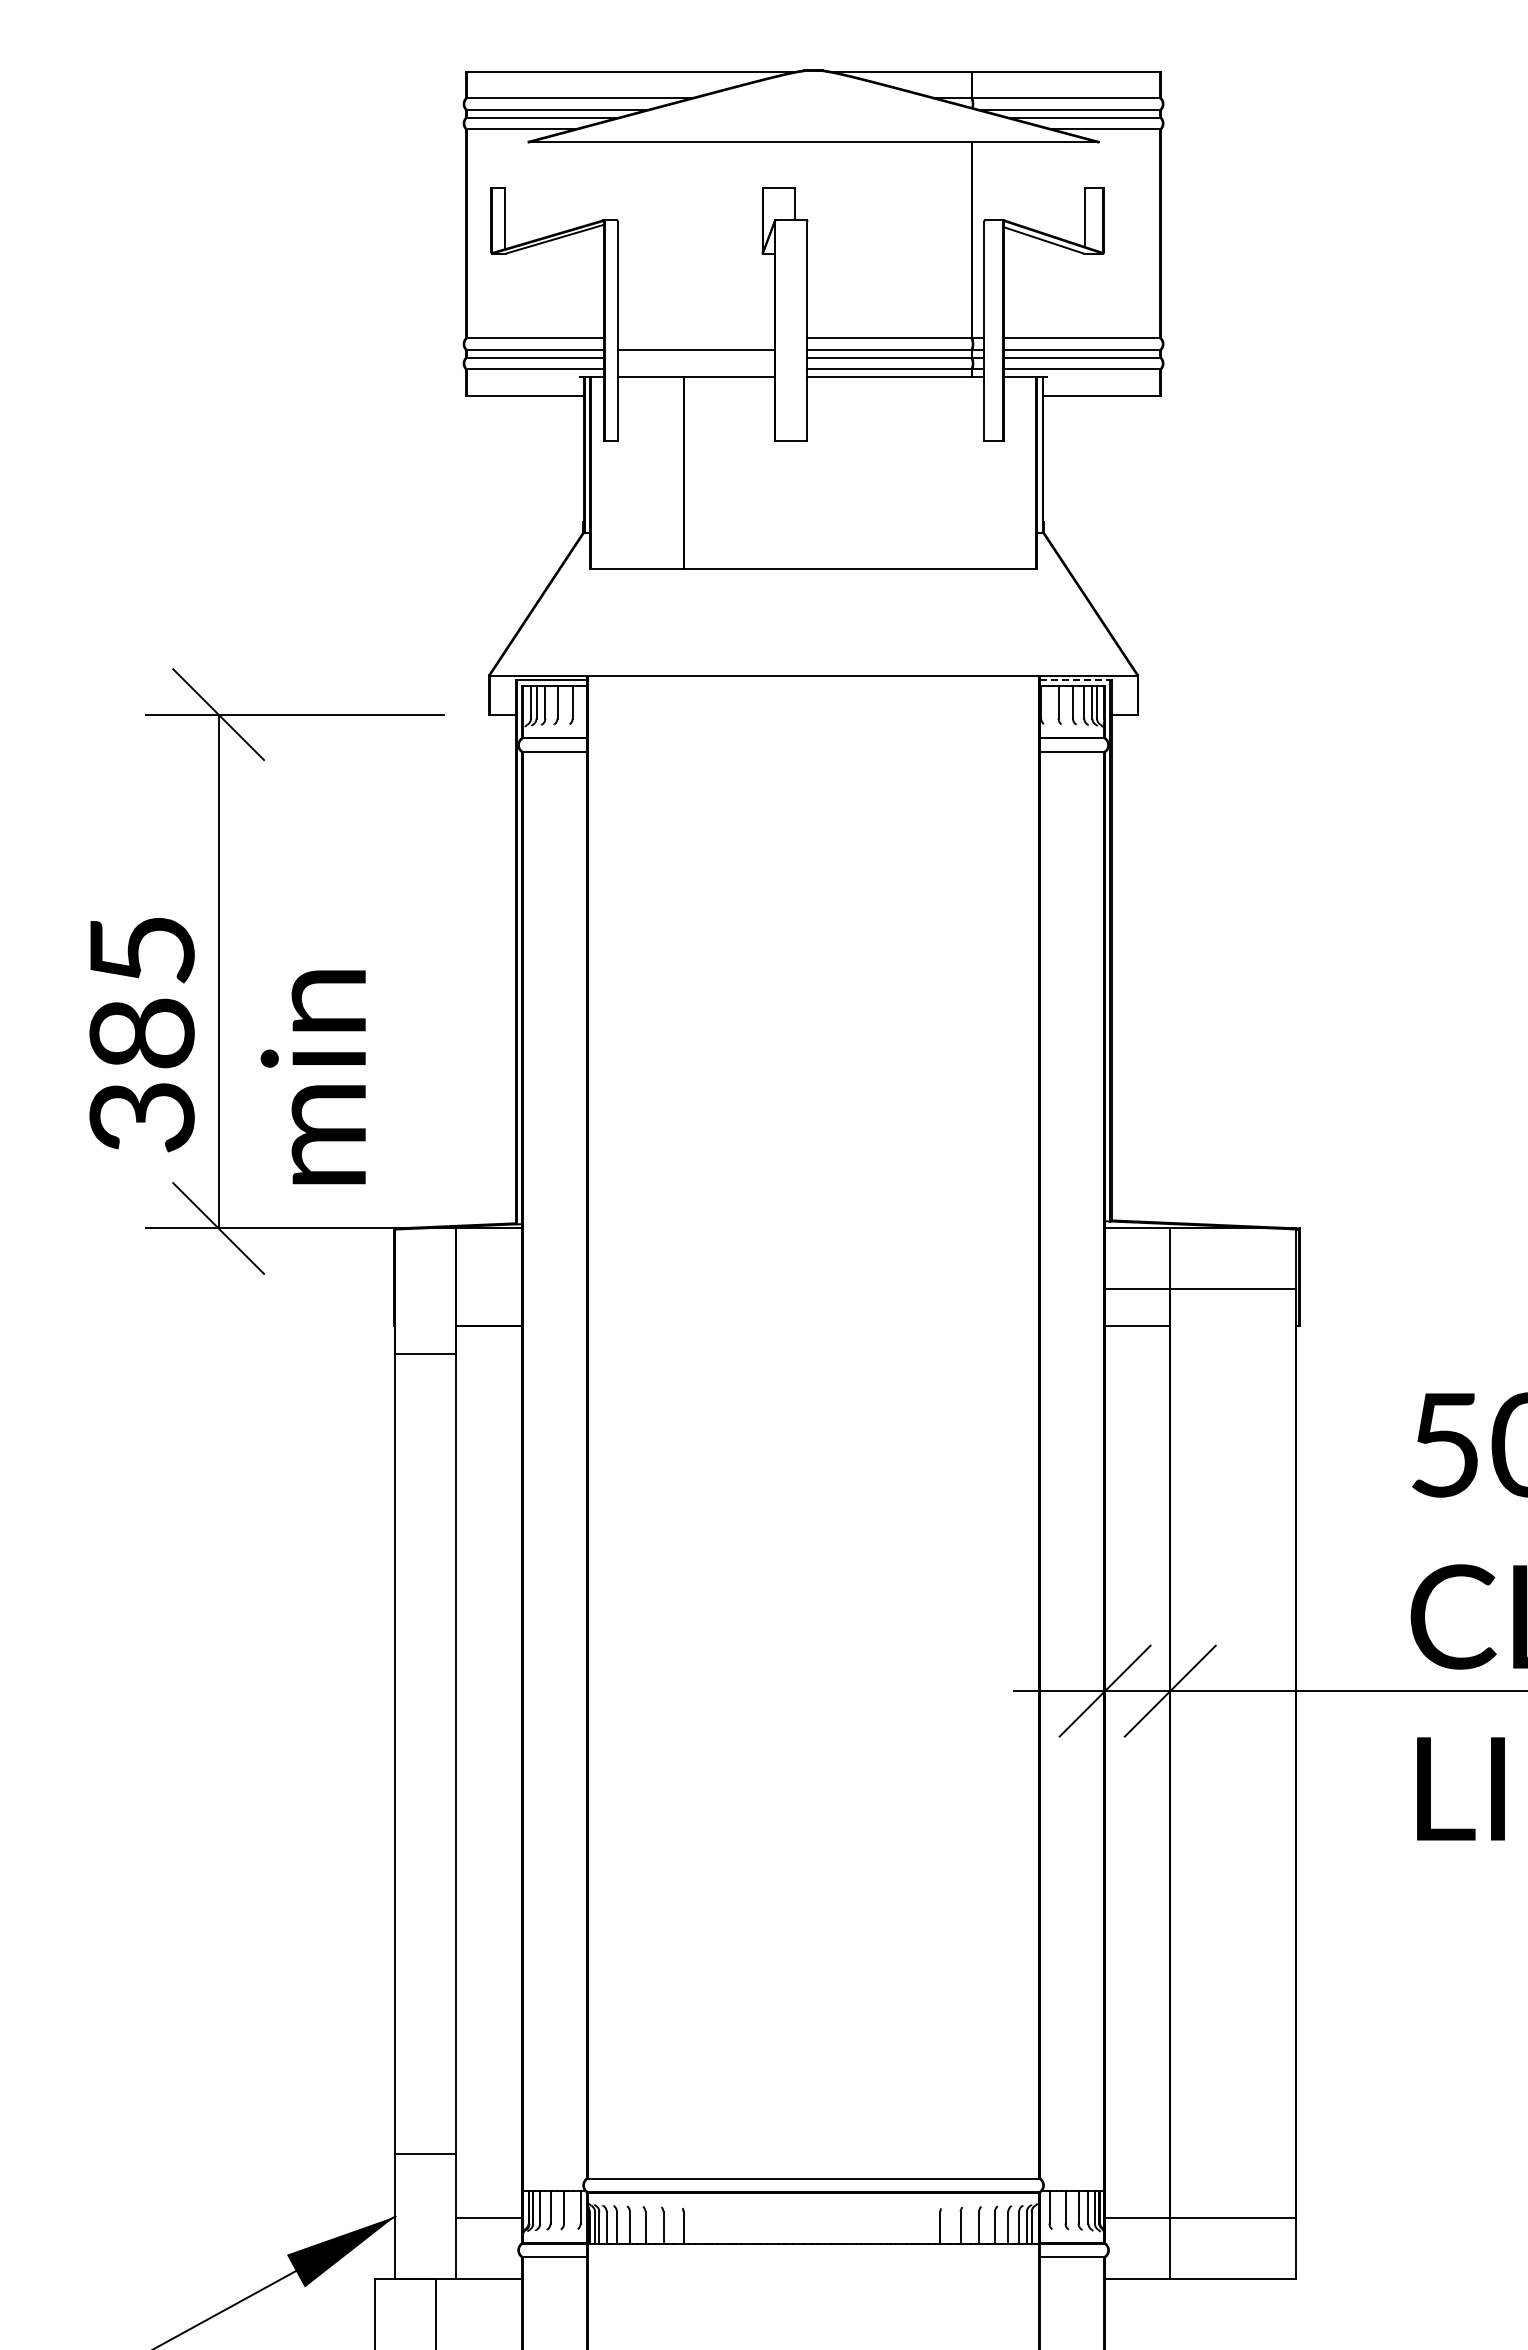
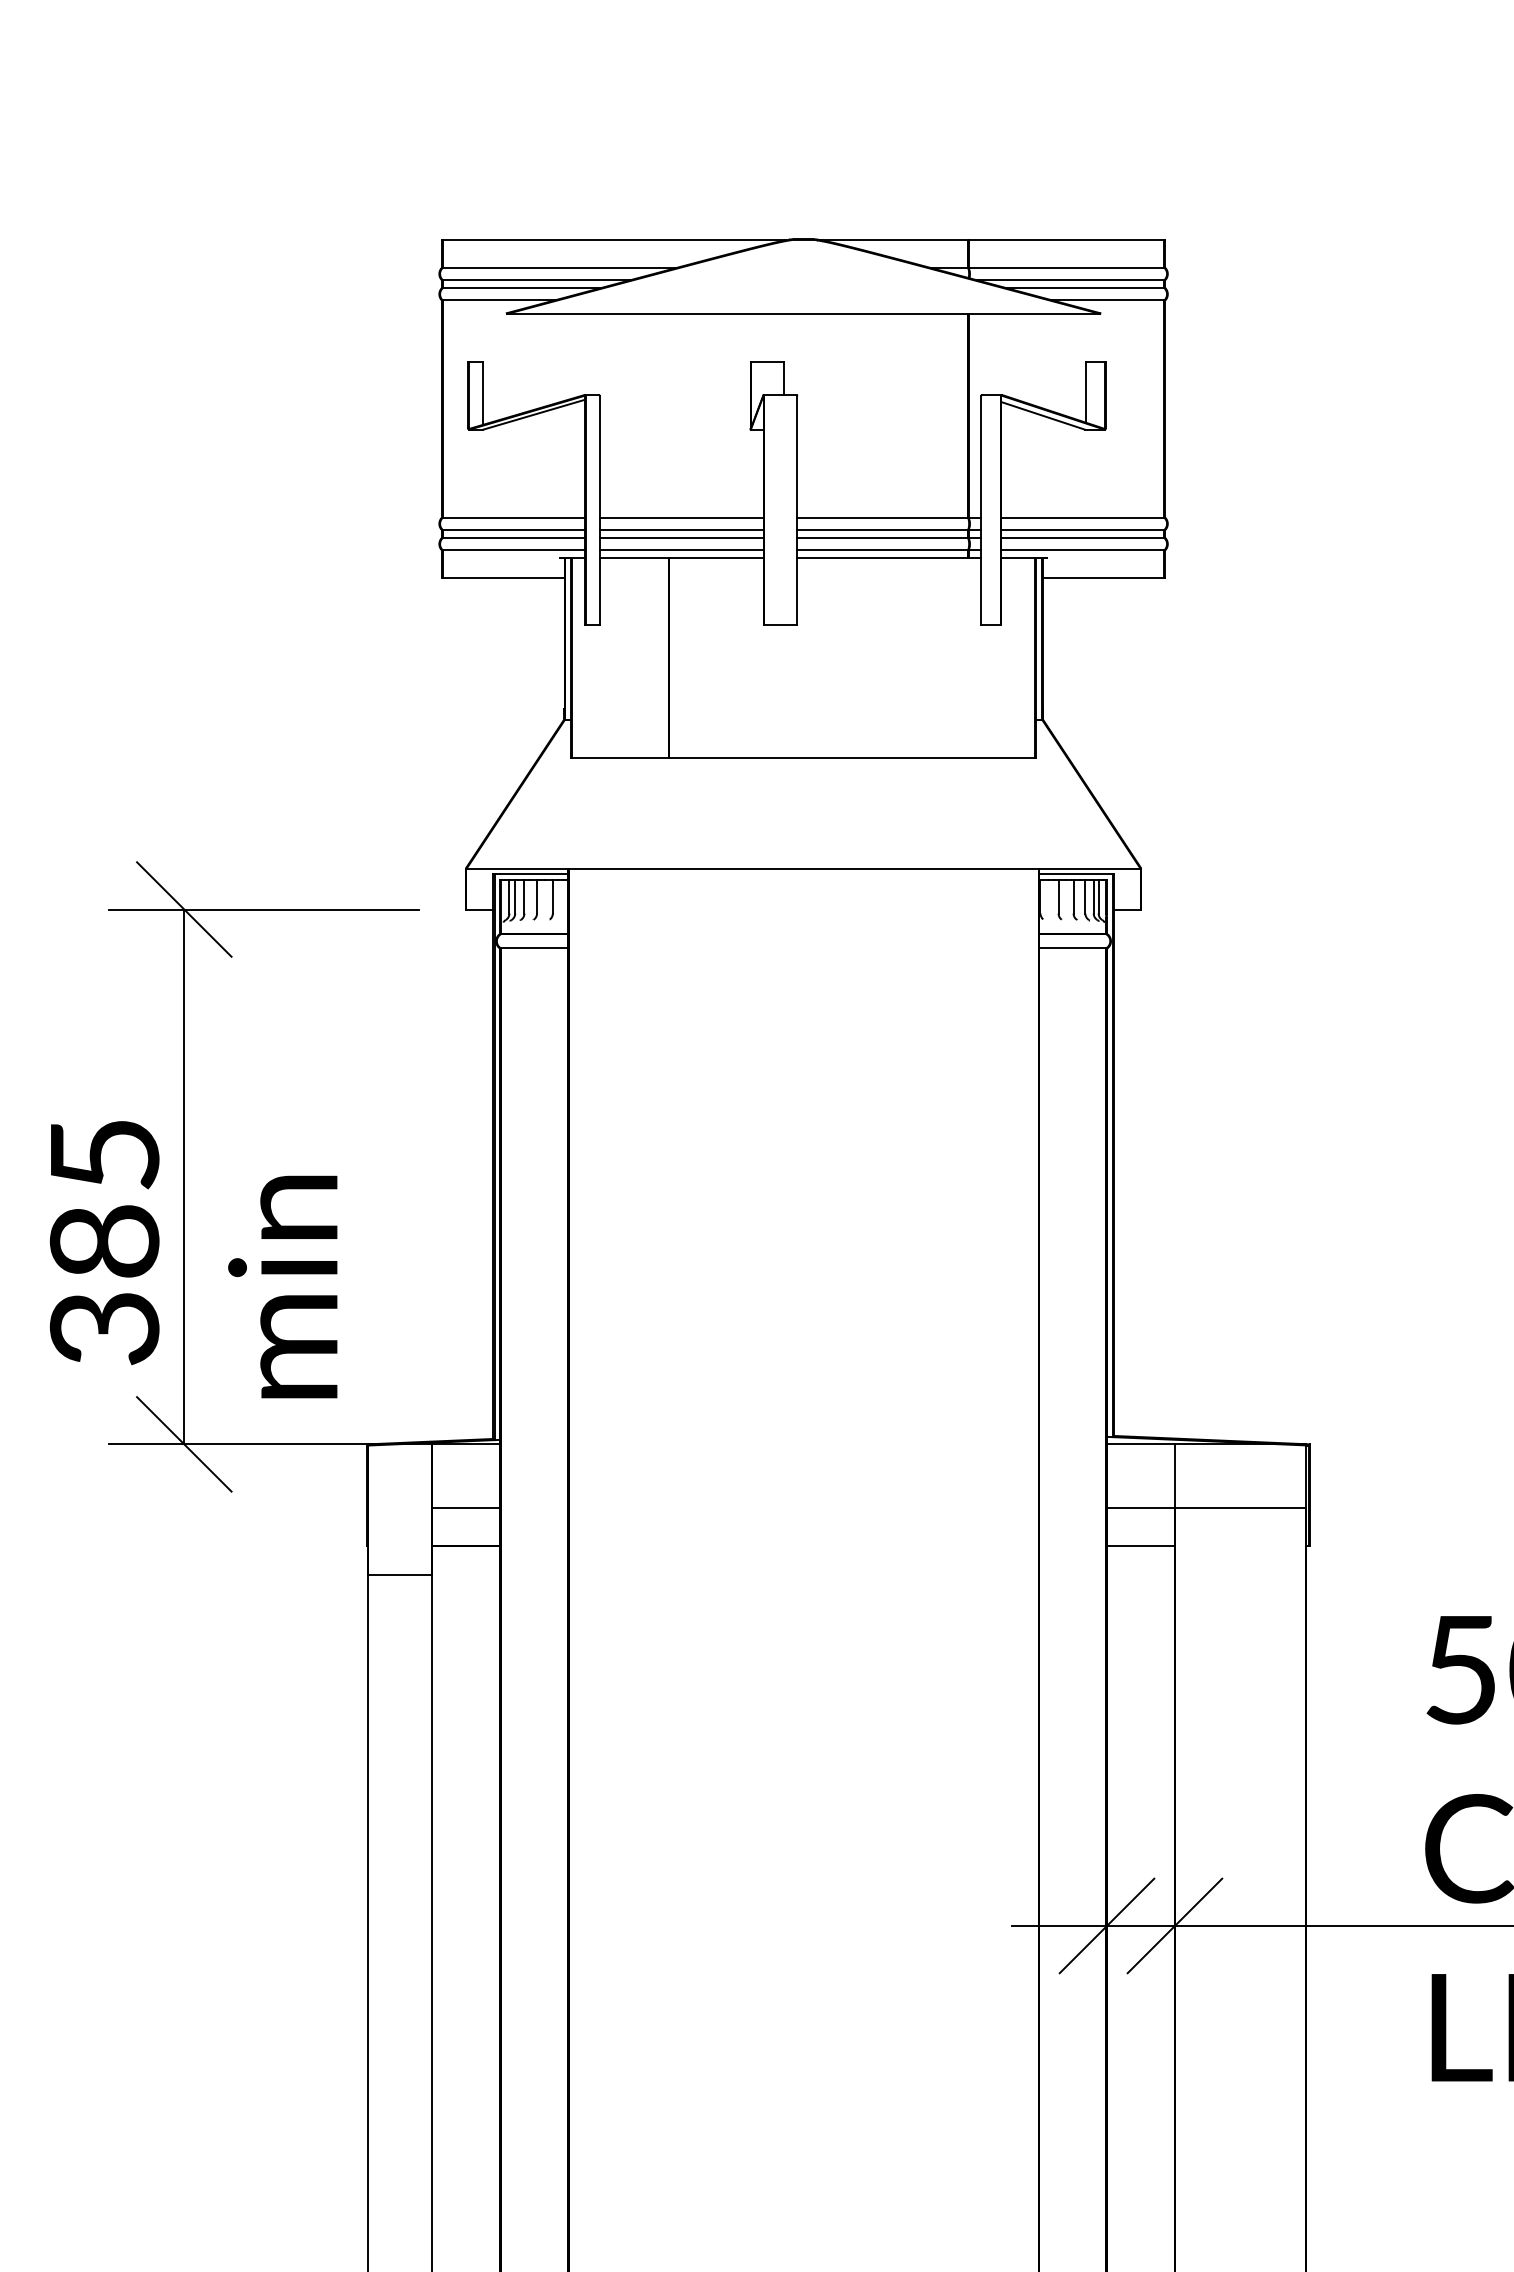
line: (696, 338) -> (681, 517), added
line: (696, 357) -> (681, 537), added
line: (696, 369) -> (681, 550), added
line: (1075, 680) -> (1076, 873), dashed -> solid
line: (489, 1289) -> (466, 1507), added

